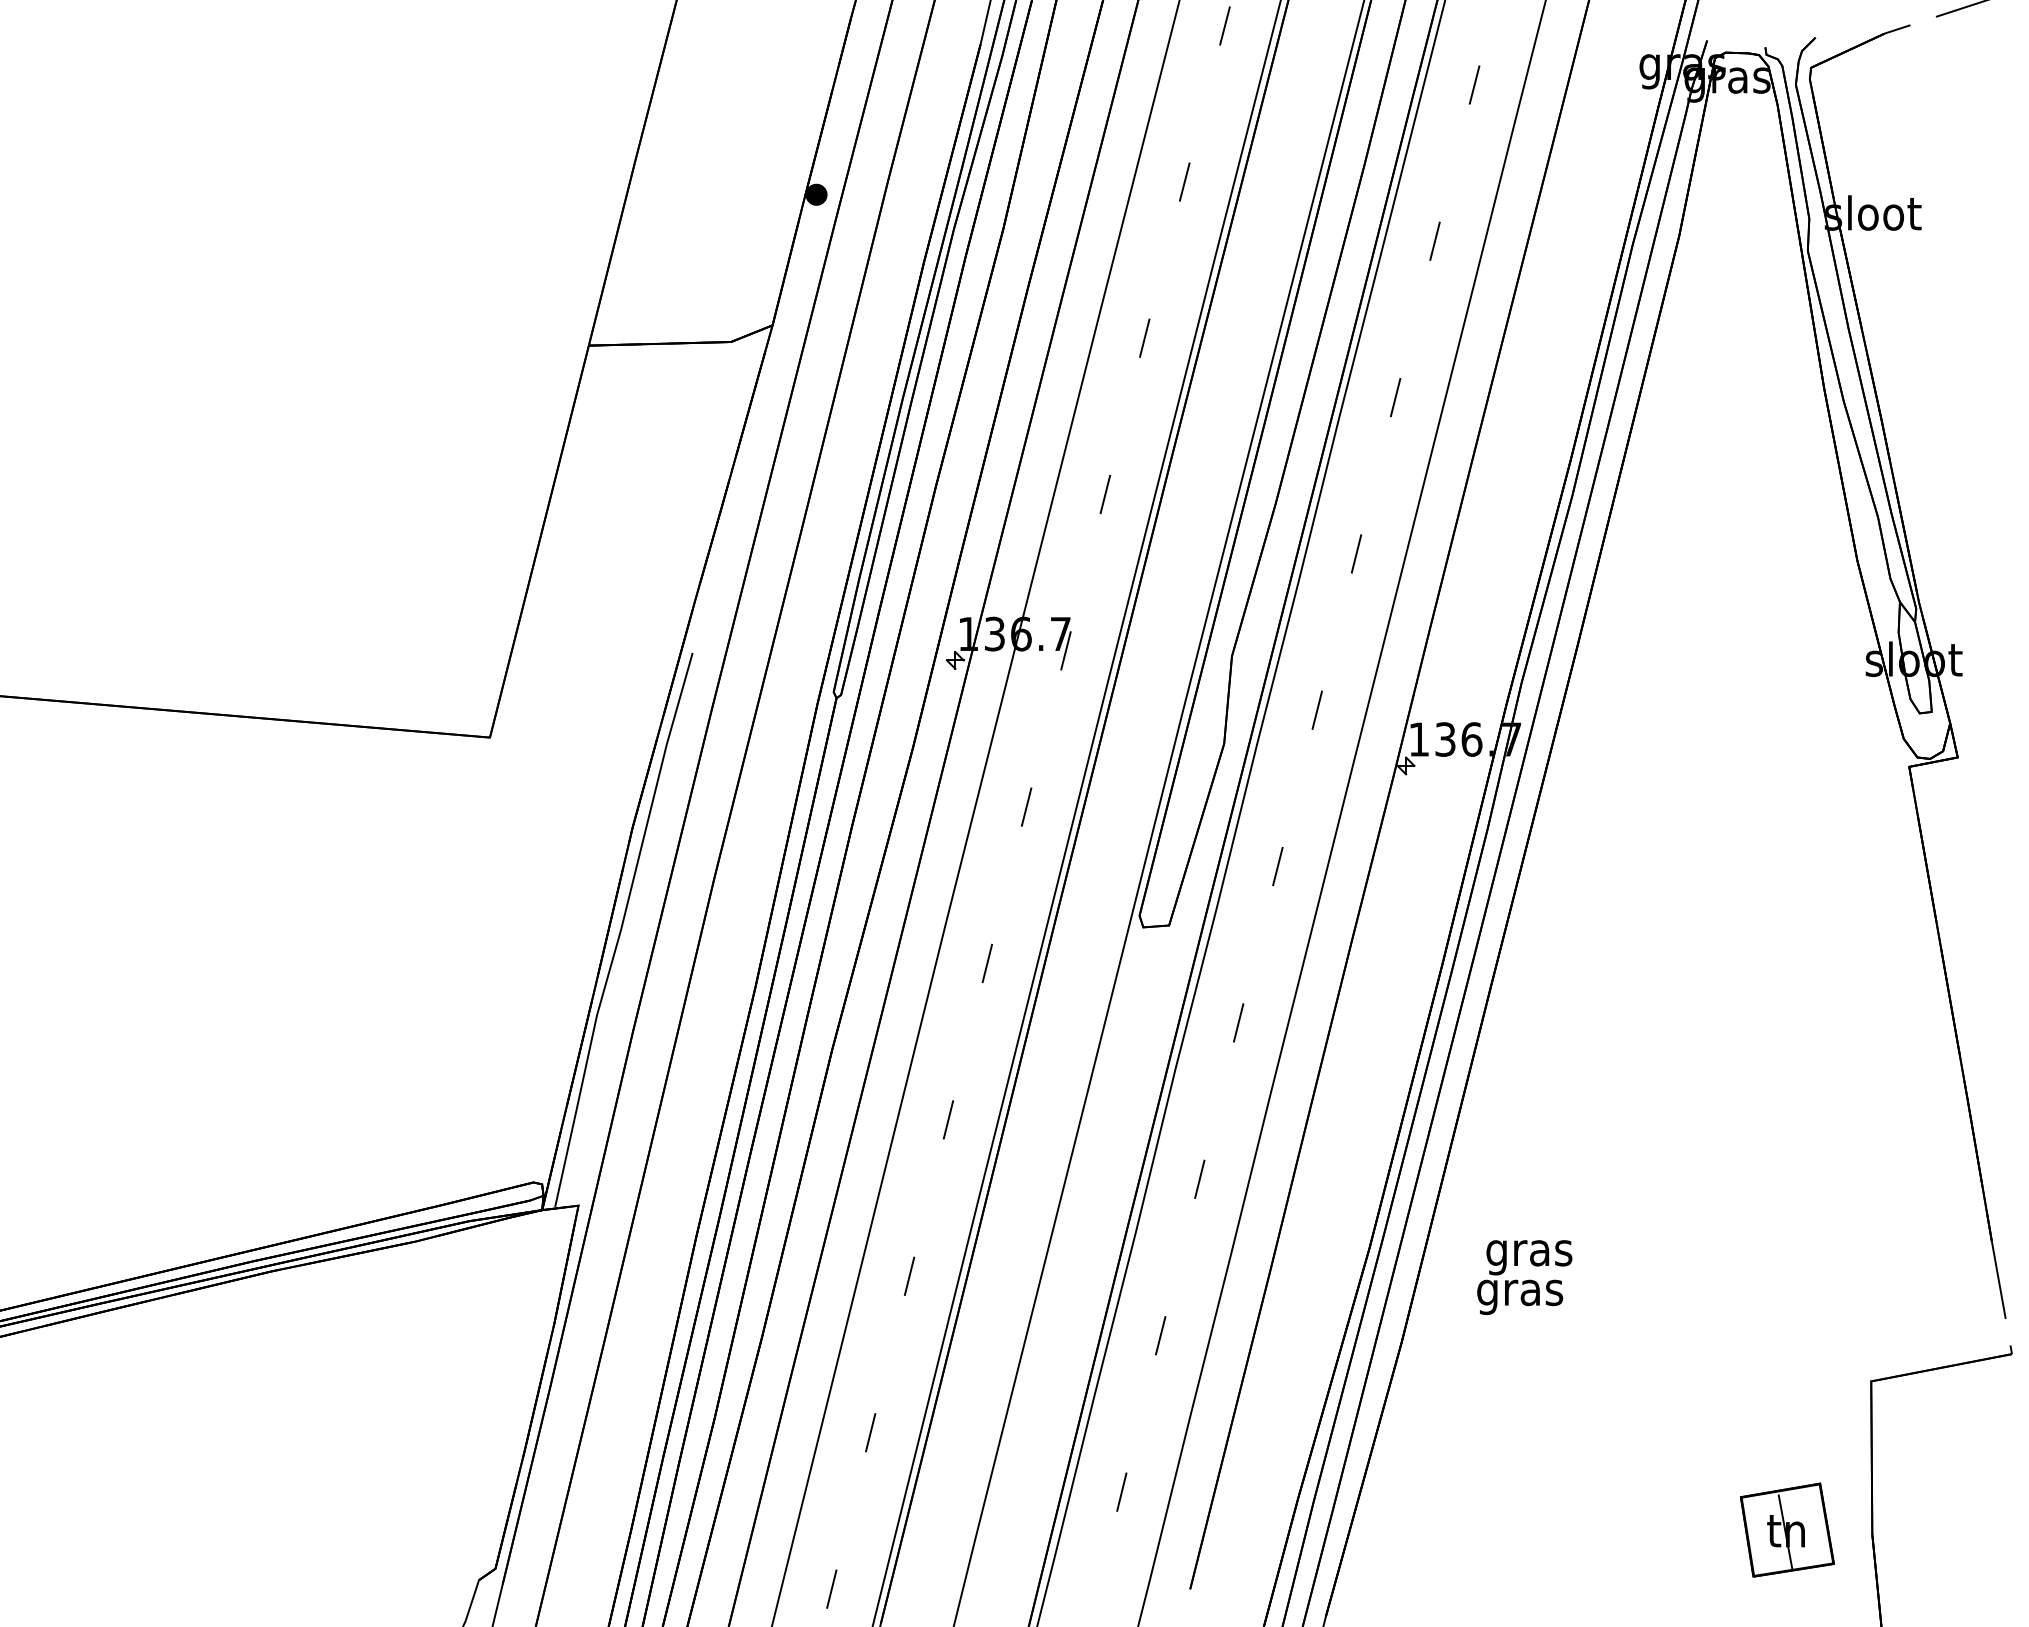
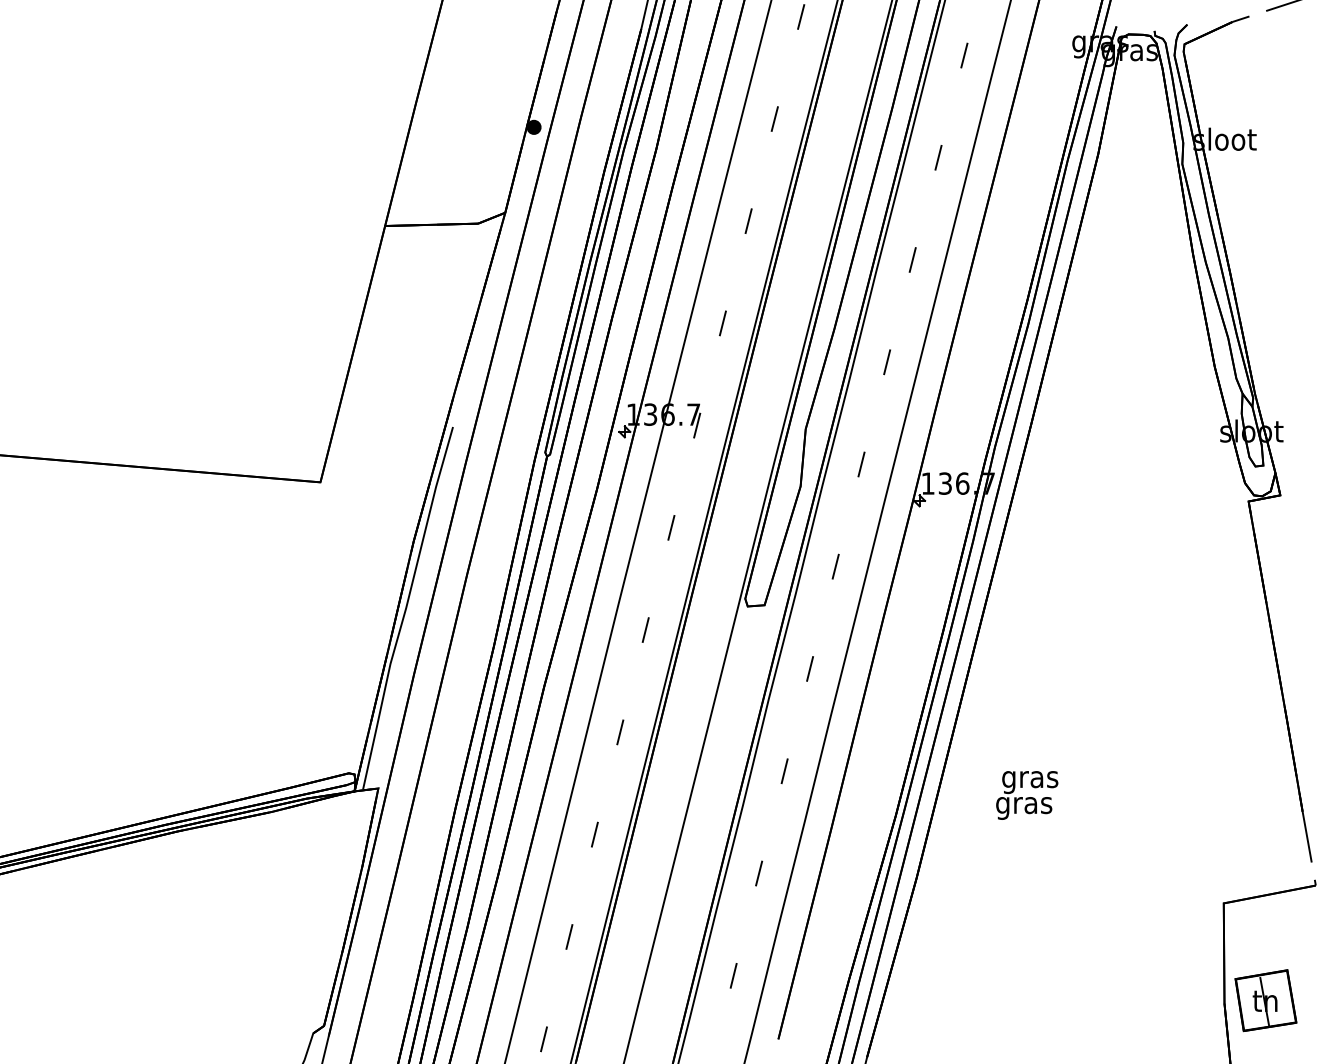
text: (1525, 1277) -> (1027, 795), moved
part: (1786, 1529) -> (1265, 1000), moved

